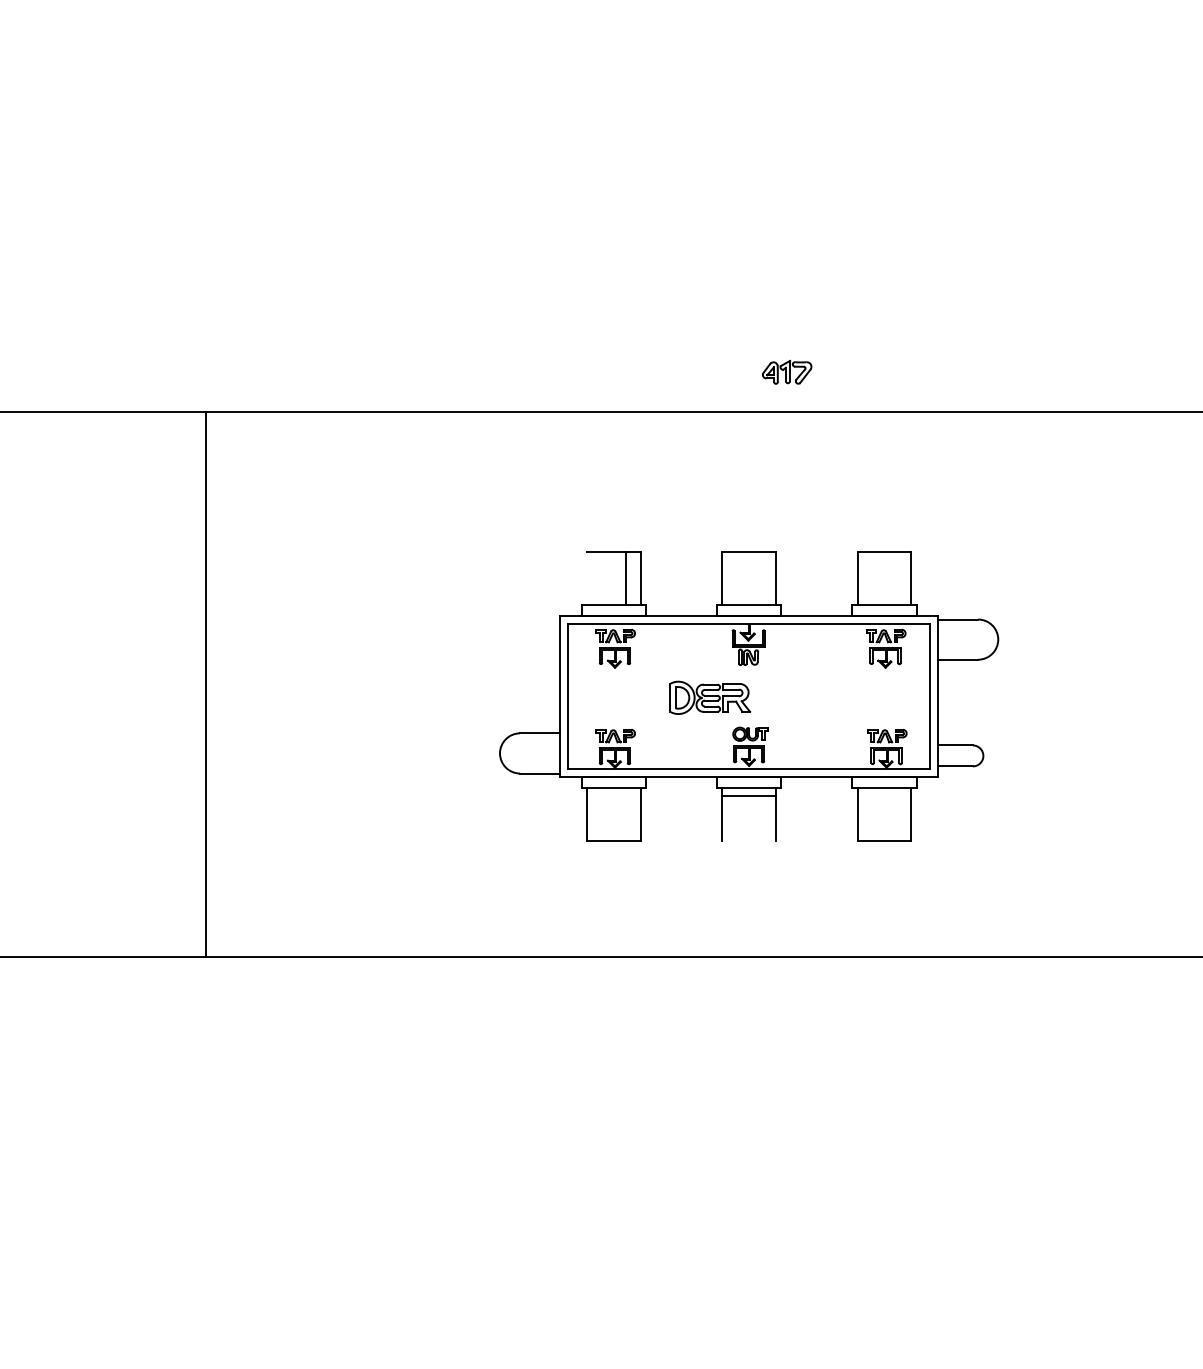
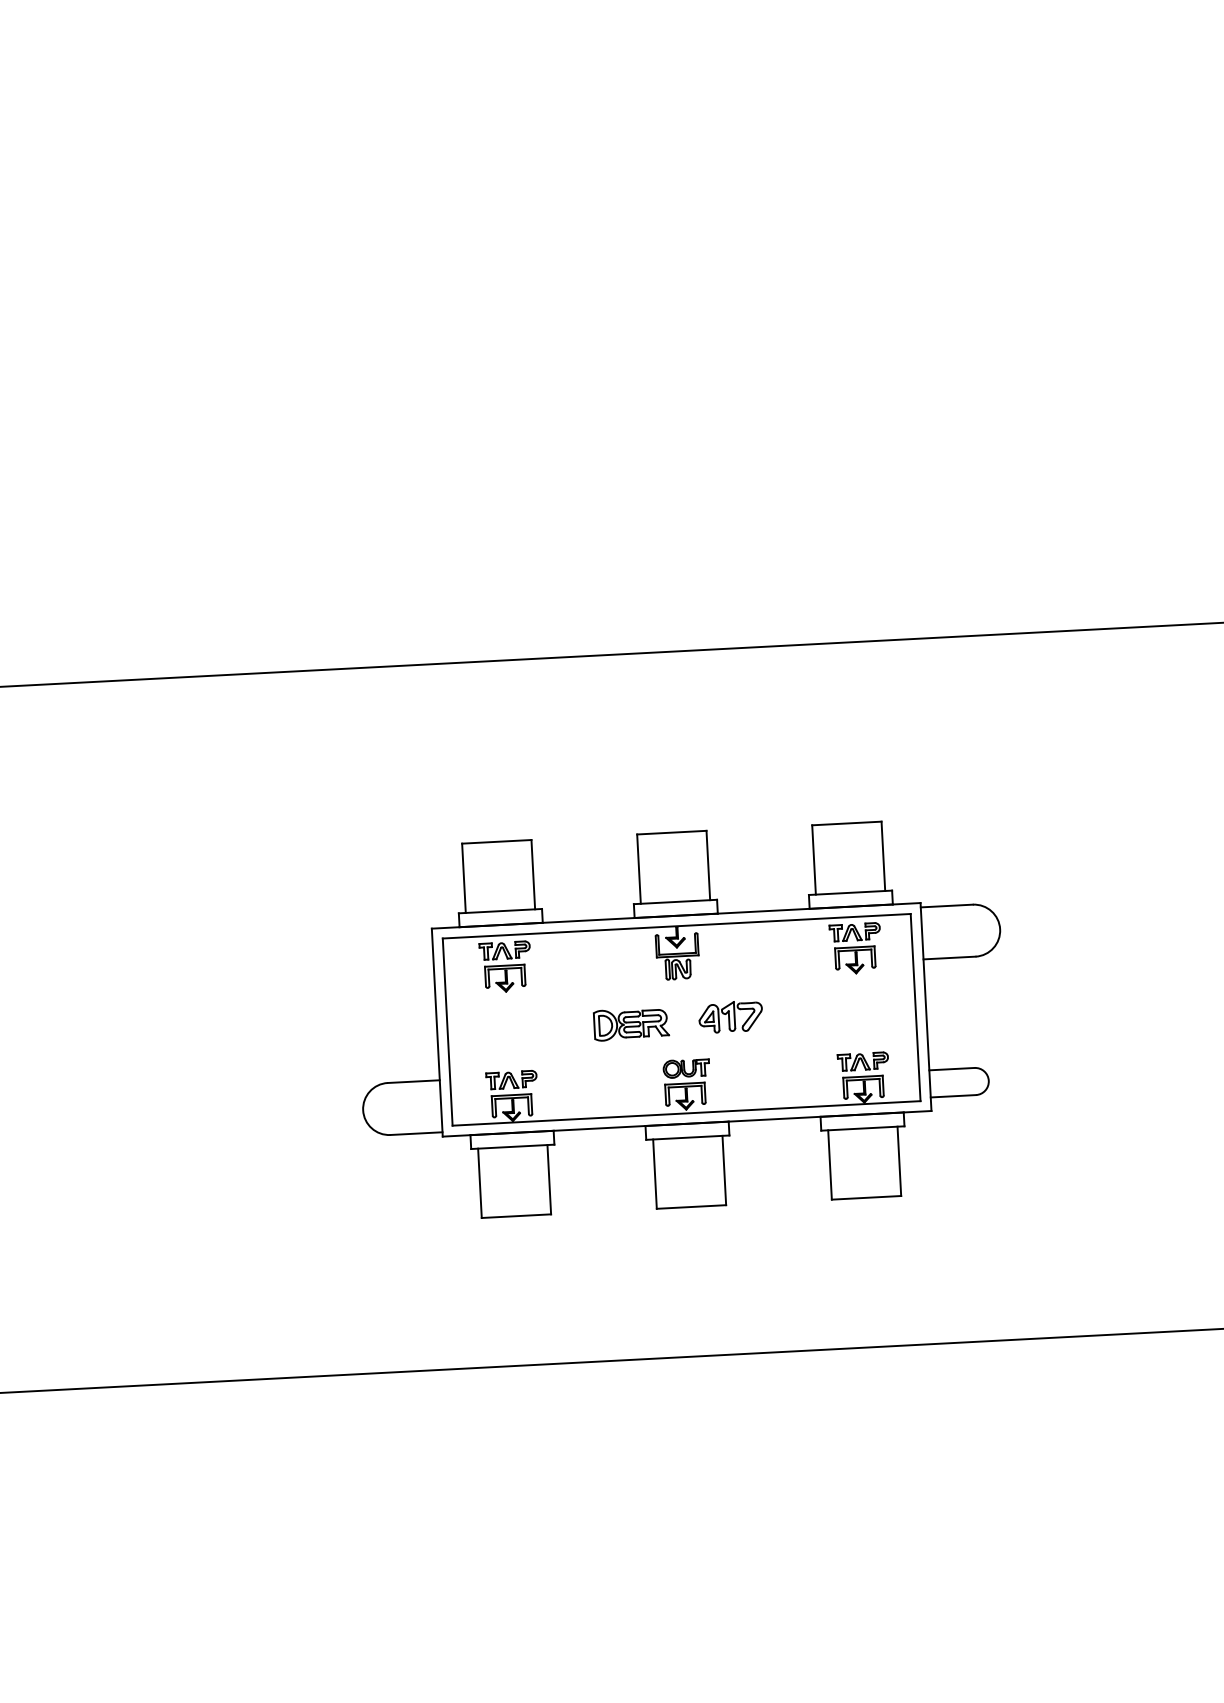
part: (787, 371) -> (731, 1015), moved
line: (626, 578) -> (464, 878), moved
part: (710, 697) -> (631, 1023), size x0.71
line: (748, 796) -> (690, 1207), moved

